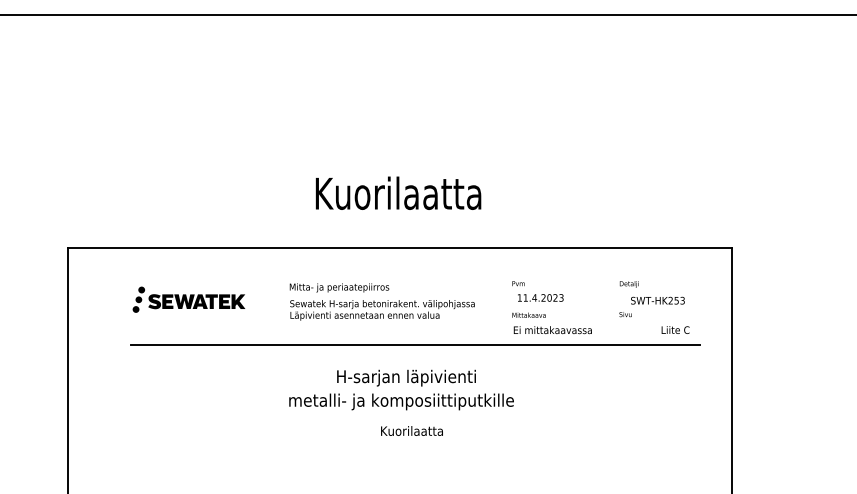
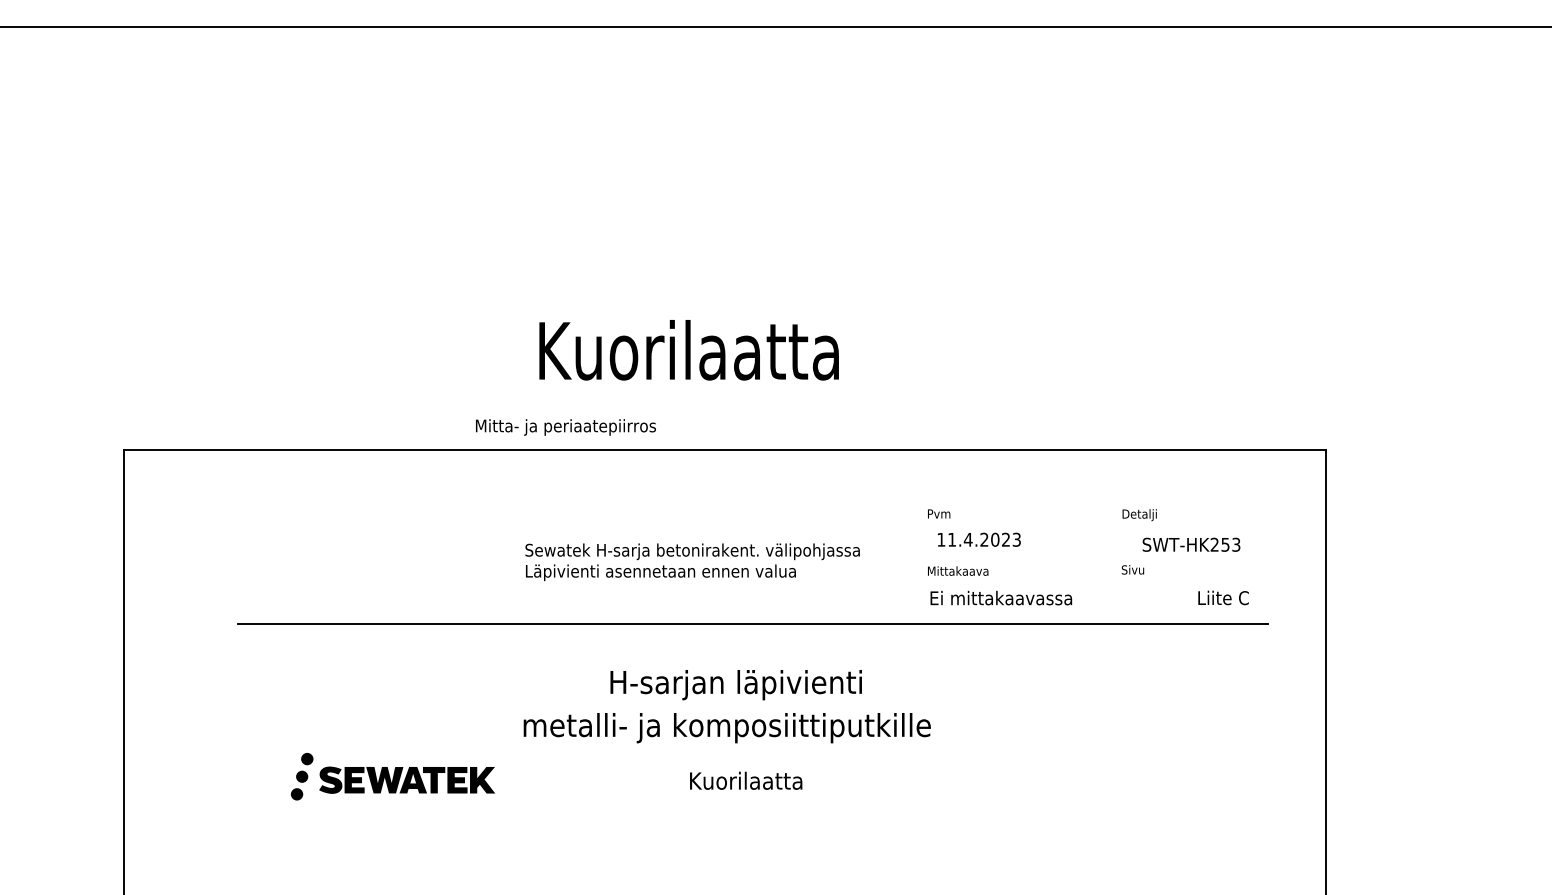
text: (398, 192) -> (689, 348), moved
text: (339, 287) -> (565, 426), moved
part: (188, 299) -> (392, 776), moved

